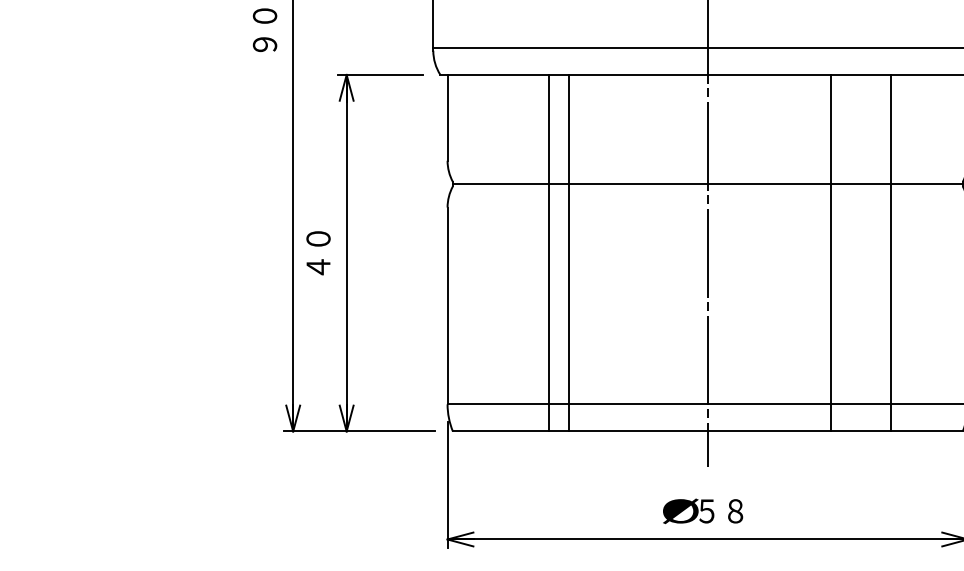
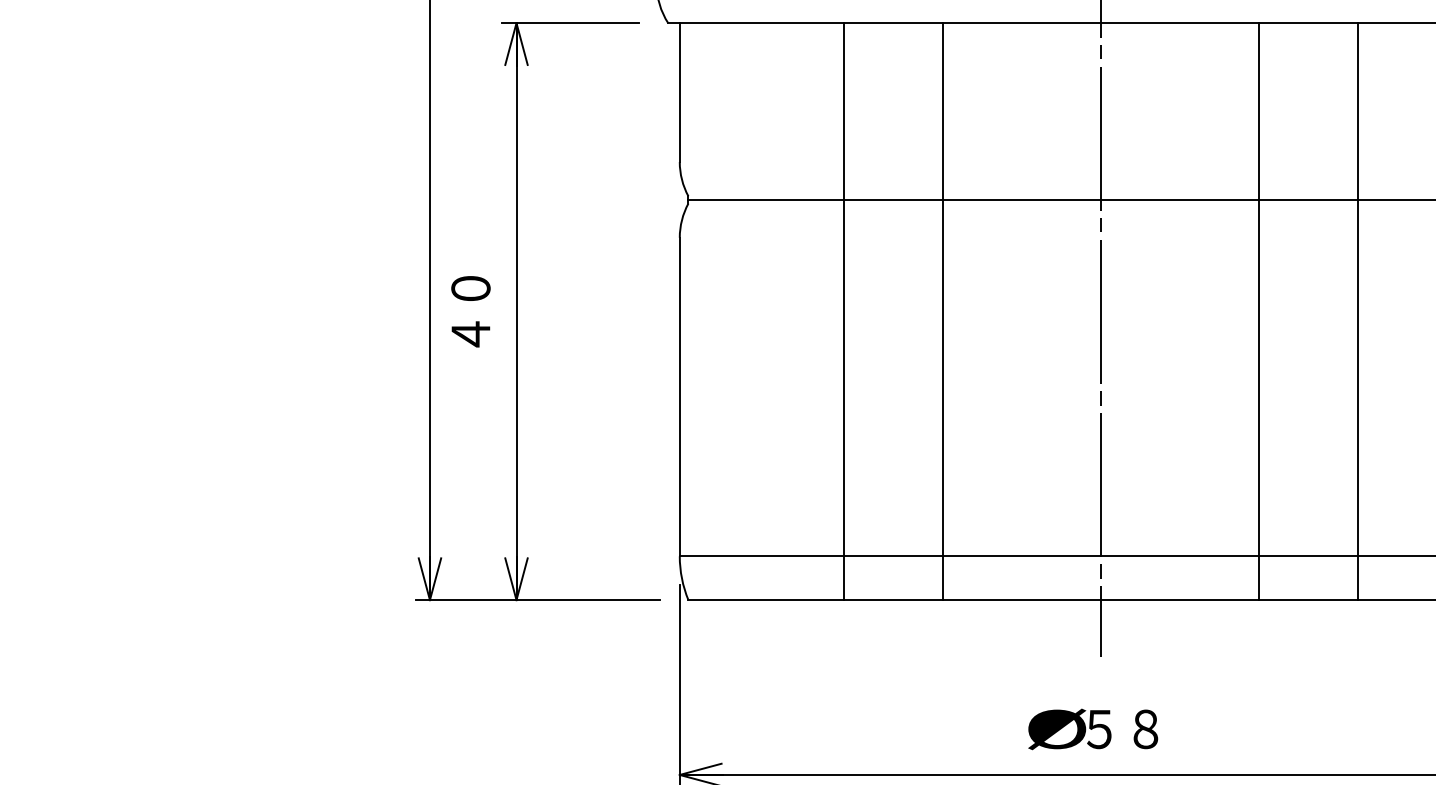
line: (569, 252) -> (943, 310), moved
line: (831, 252) -> (1259, 310), moved
line: (890, 252) -> (1357, 310), moved

